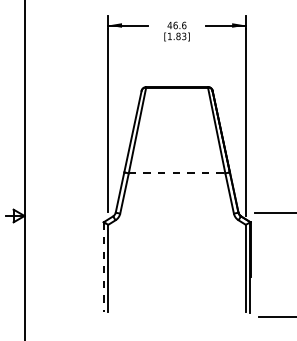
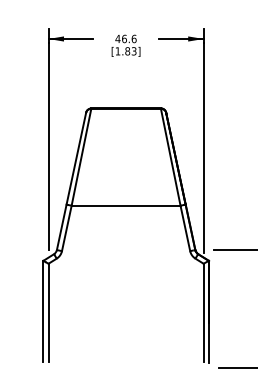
line: (177, 173) -> (126, 205), dashed -> solid
line: (103, 267) -> (43, 311), dashed -> solid

